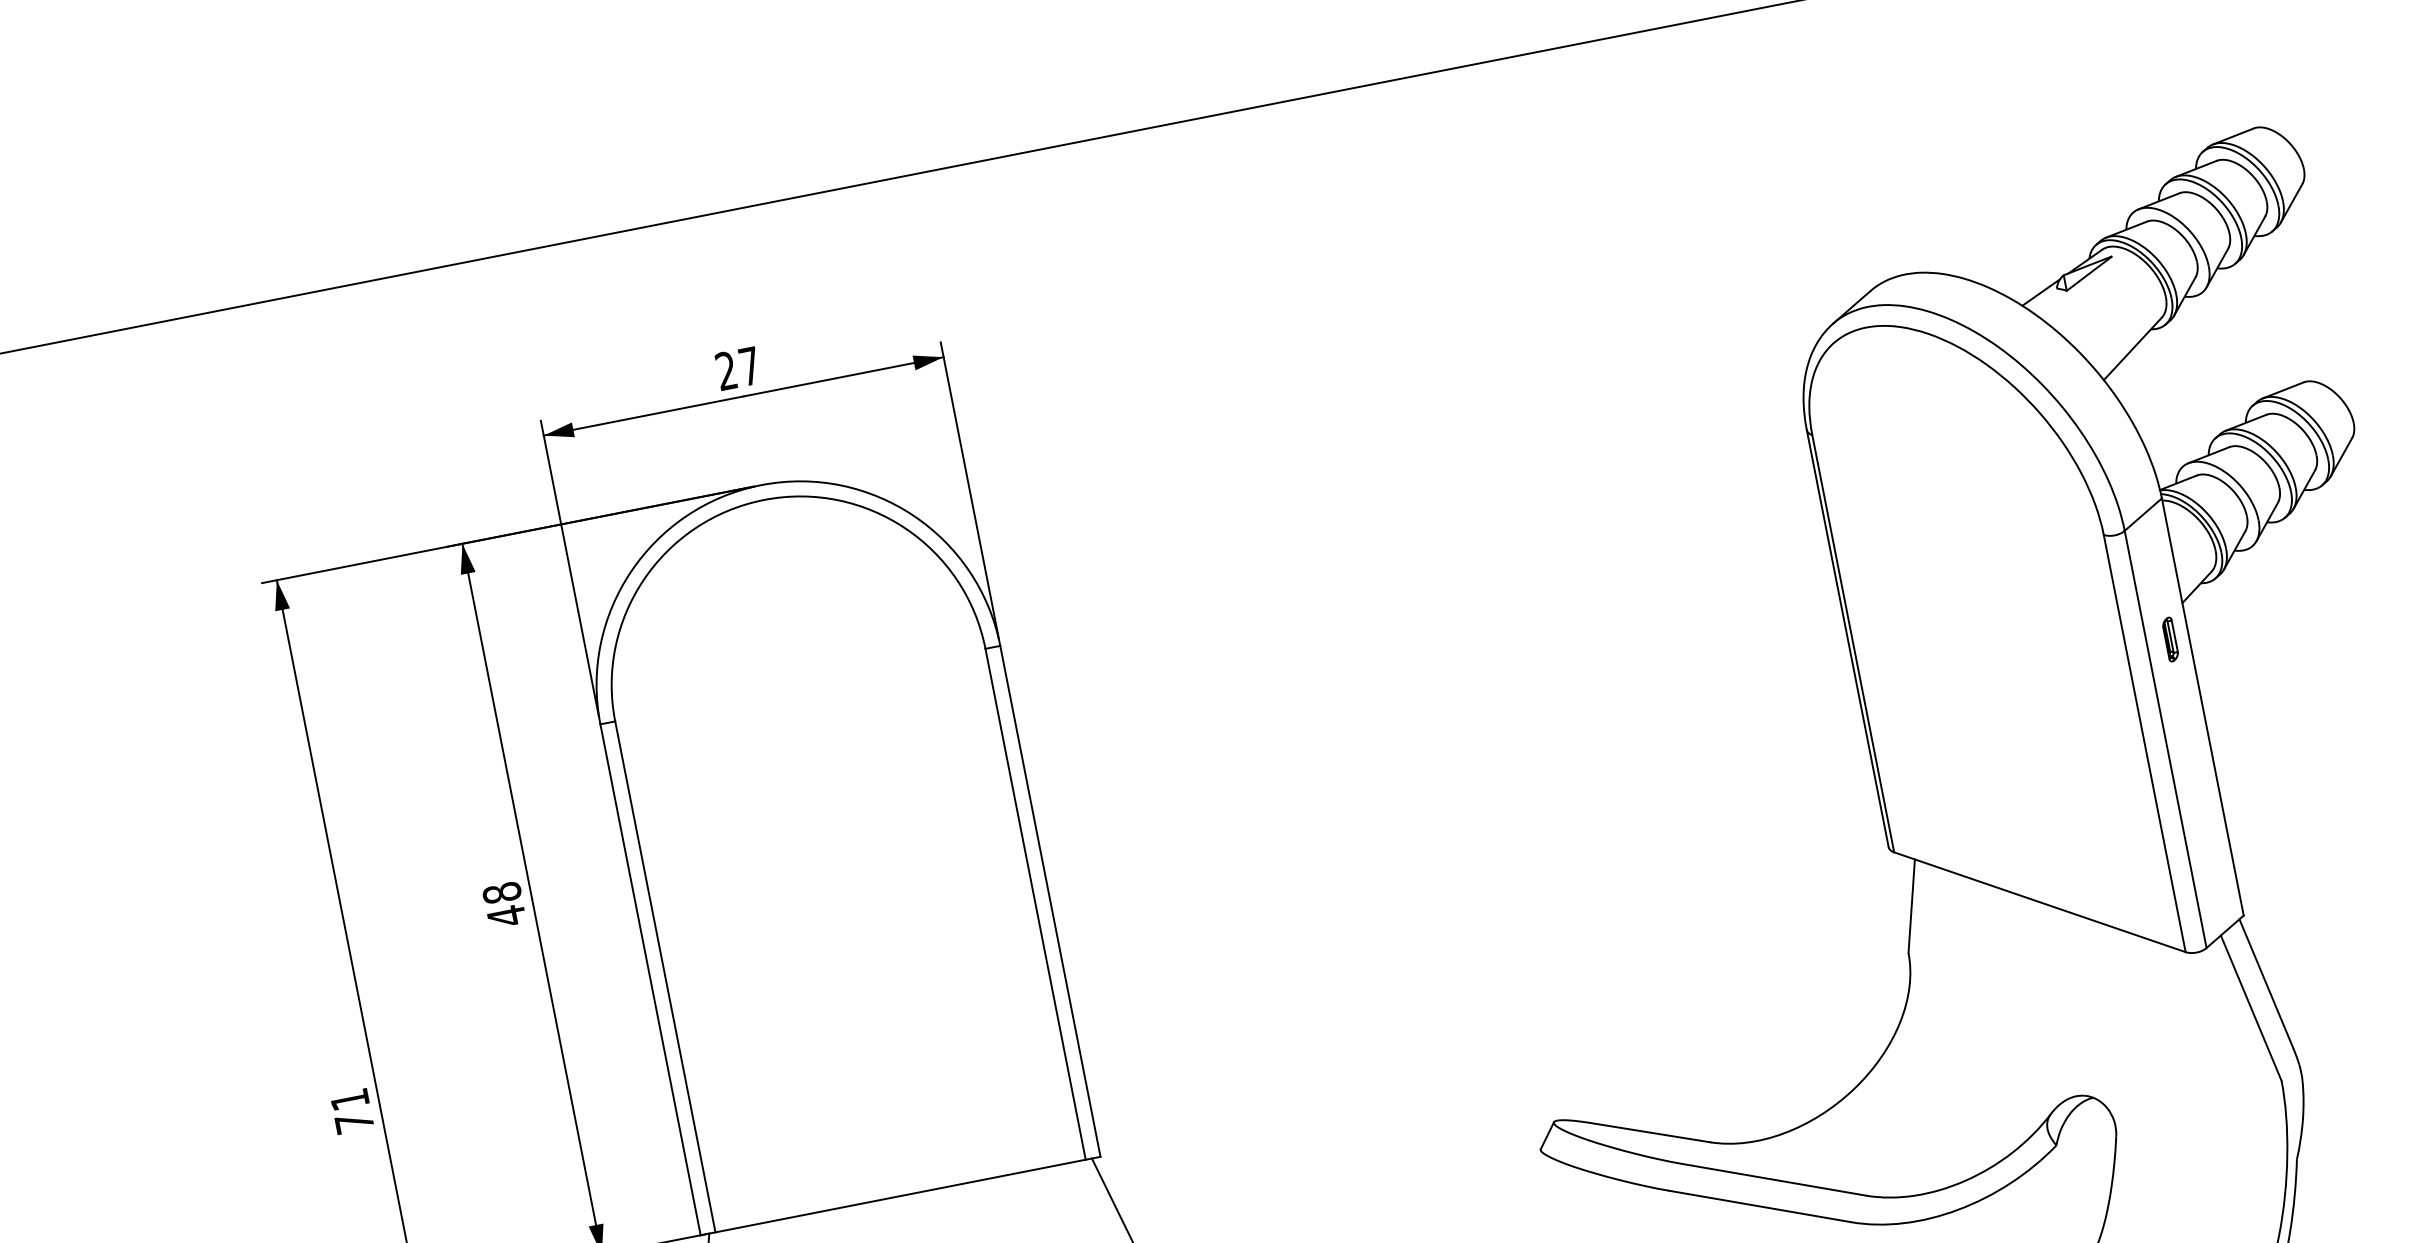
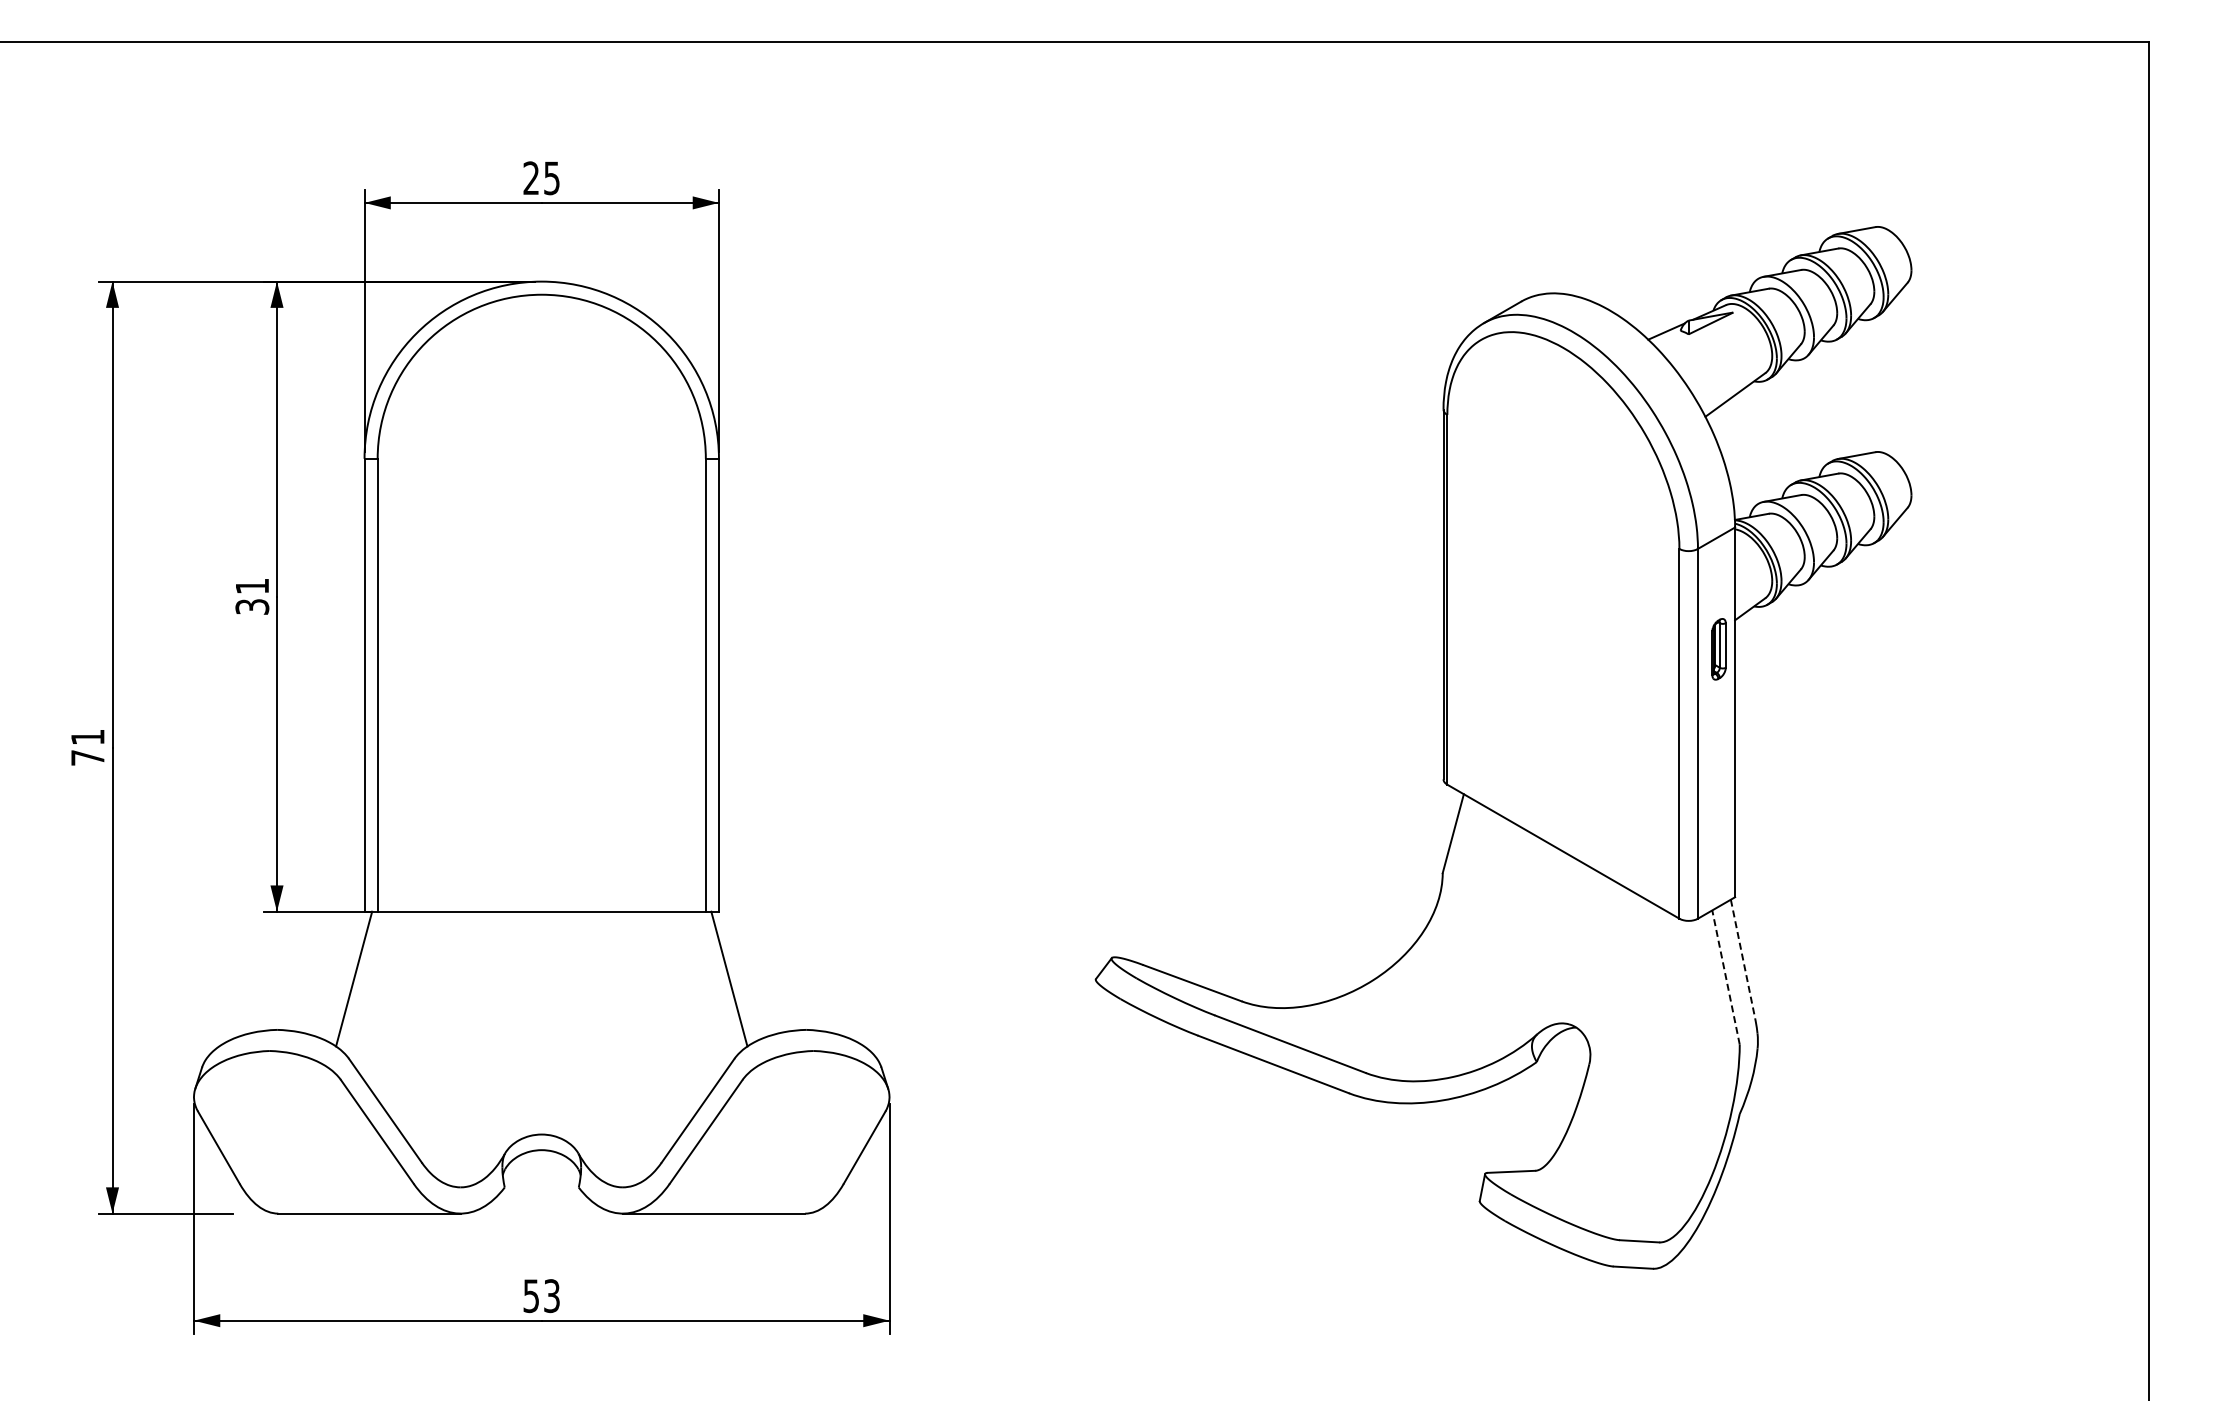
text: (749, 366) -> (551, 178), 27 -> 25
part: (2170, 639) -> (1718, 649), size x1.6
text: (504, 904) -> (252, 596), 48 -> 31
line: (2266, 983) -> (1743, 959), solid -> dashed
line: (2250, 1008) -> (1725, 977), solid -> dashed

